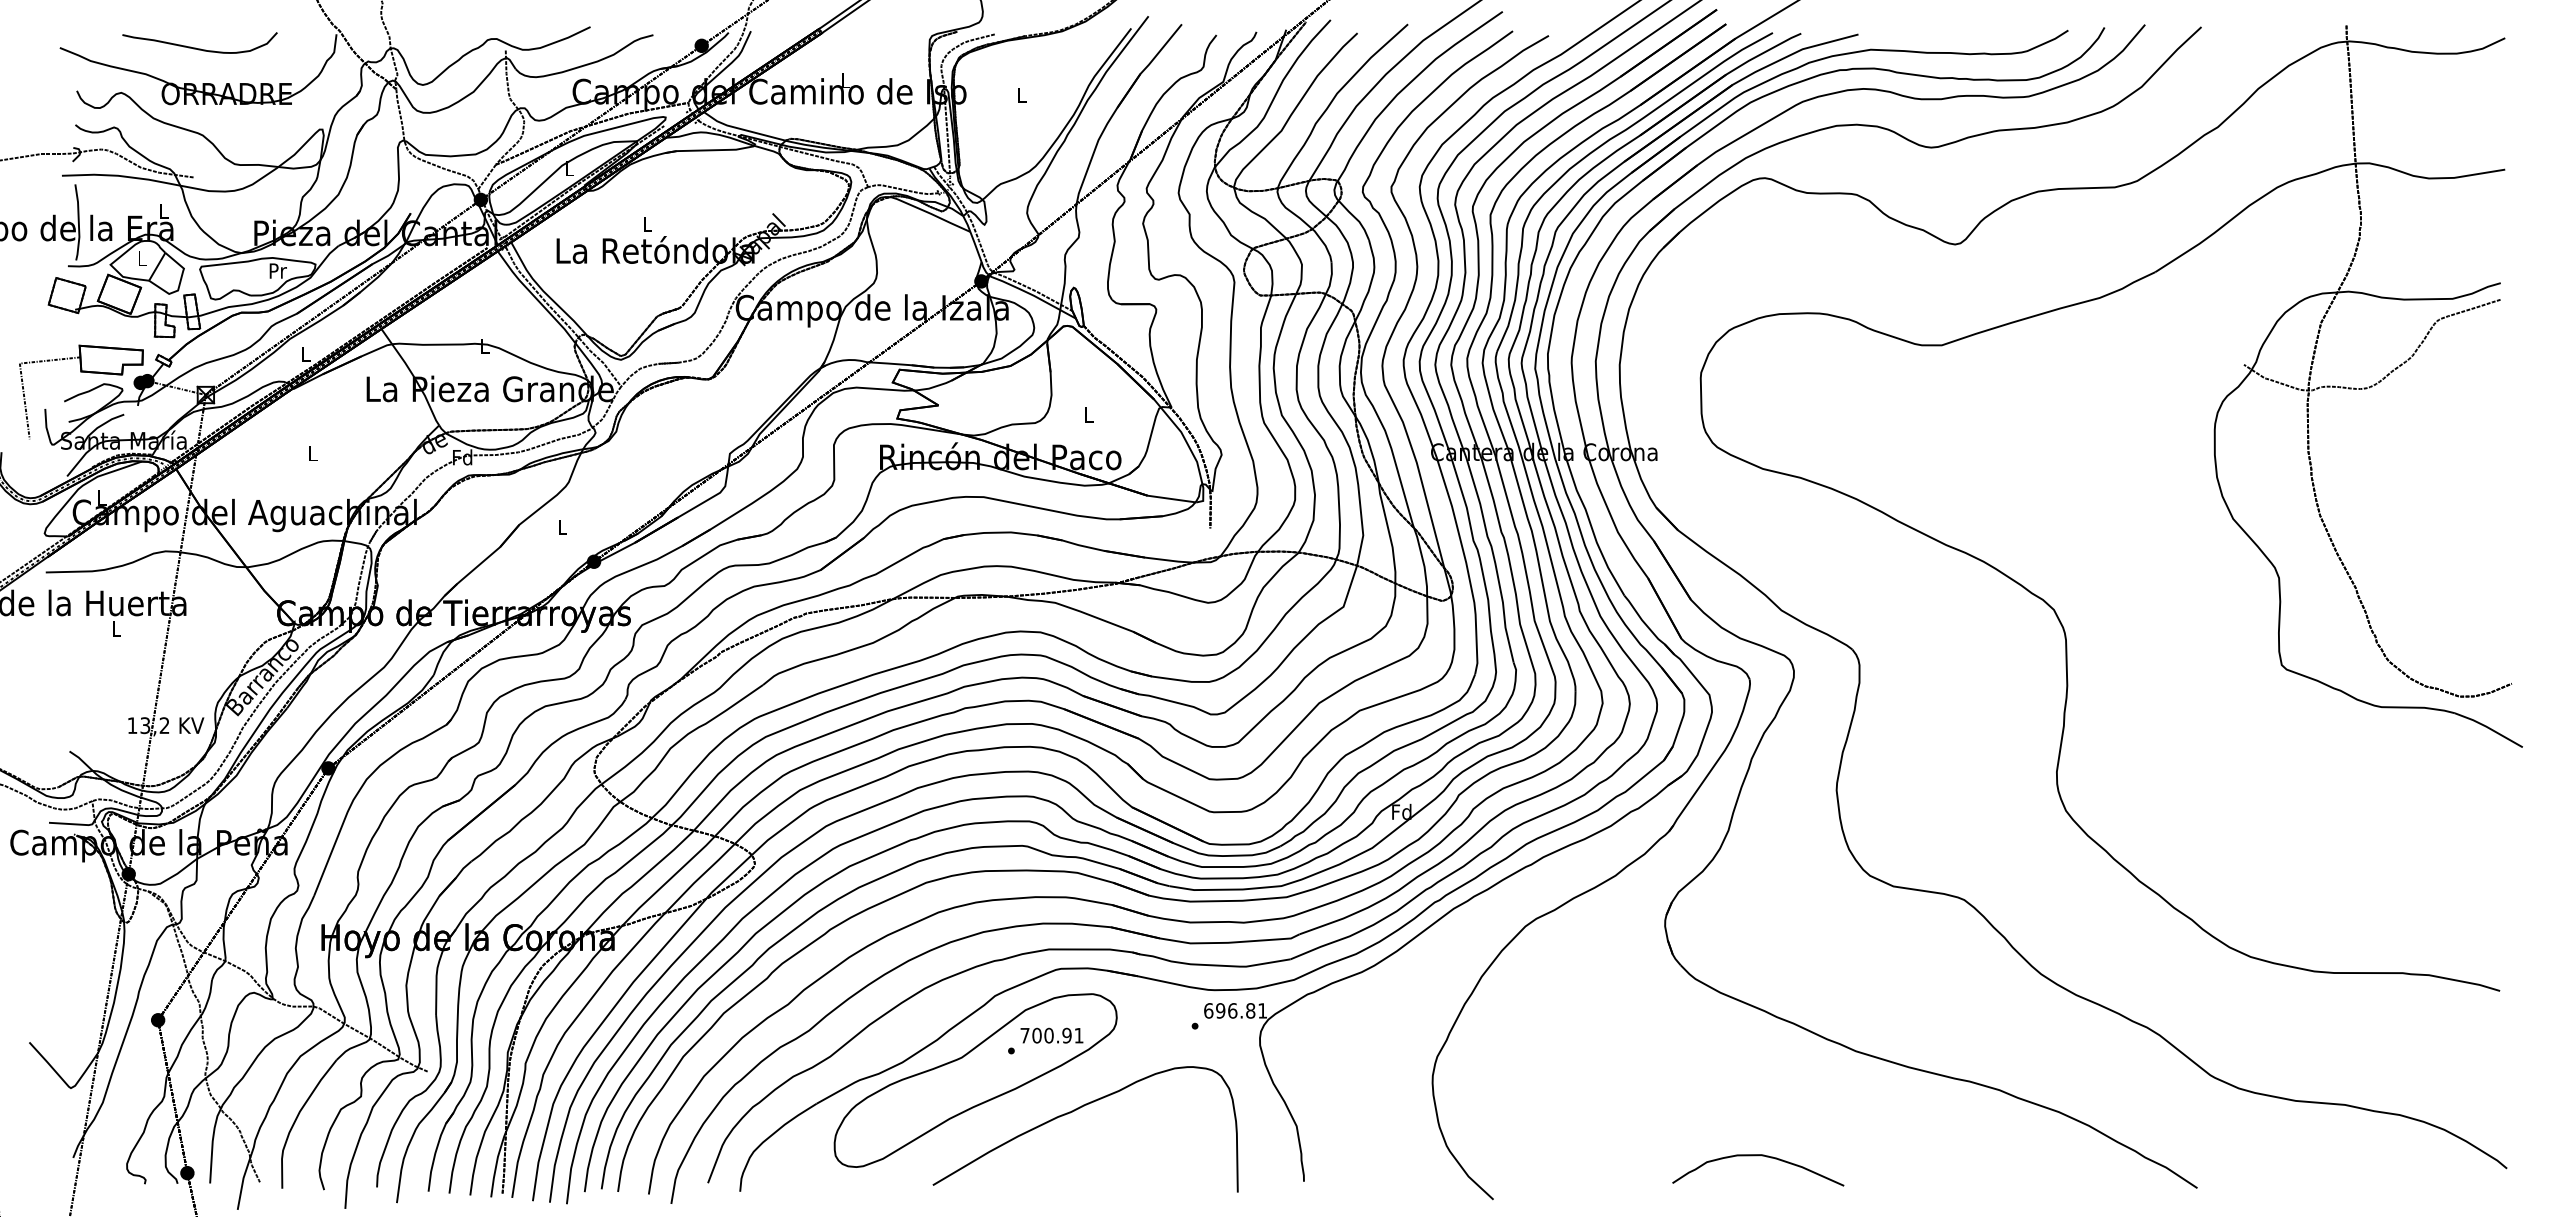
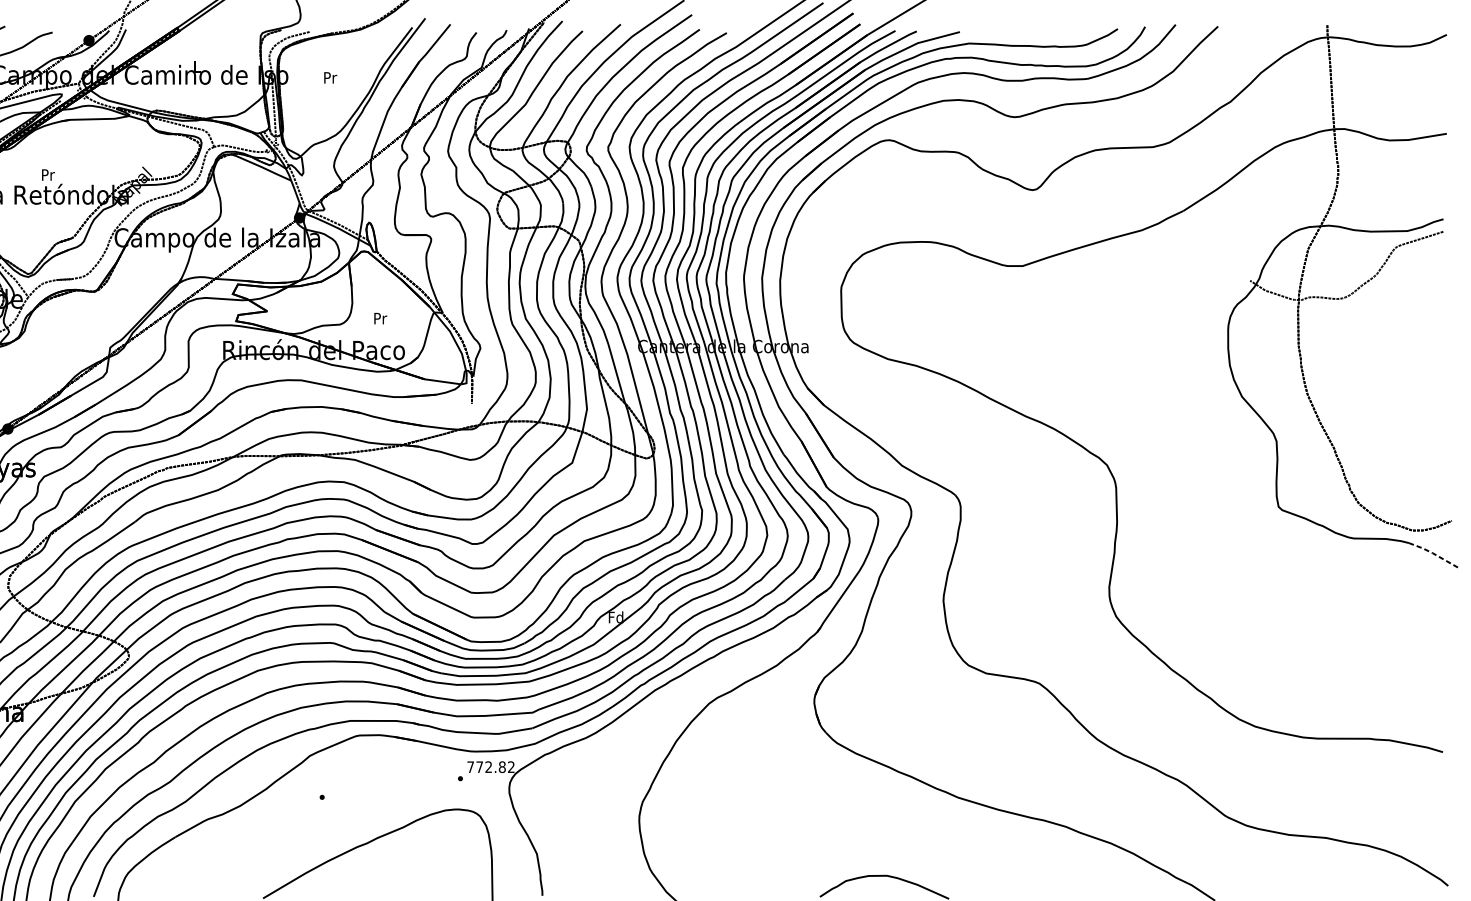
text: (1022, 94) -> (330, 77), L -> Pr
text: (647, 223) -> (48, 174), L -> Pr
text: (1088, 414) -> (380, 318), L -> Pr
line: (2488, 728) -> (1434, 554), solid -> dashed
text: (1235, 1010) -> (490, 766), 696.81 -> 772.82
part: (975, 1080) -> (295, 819), removed

